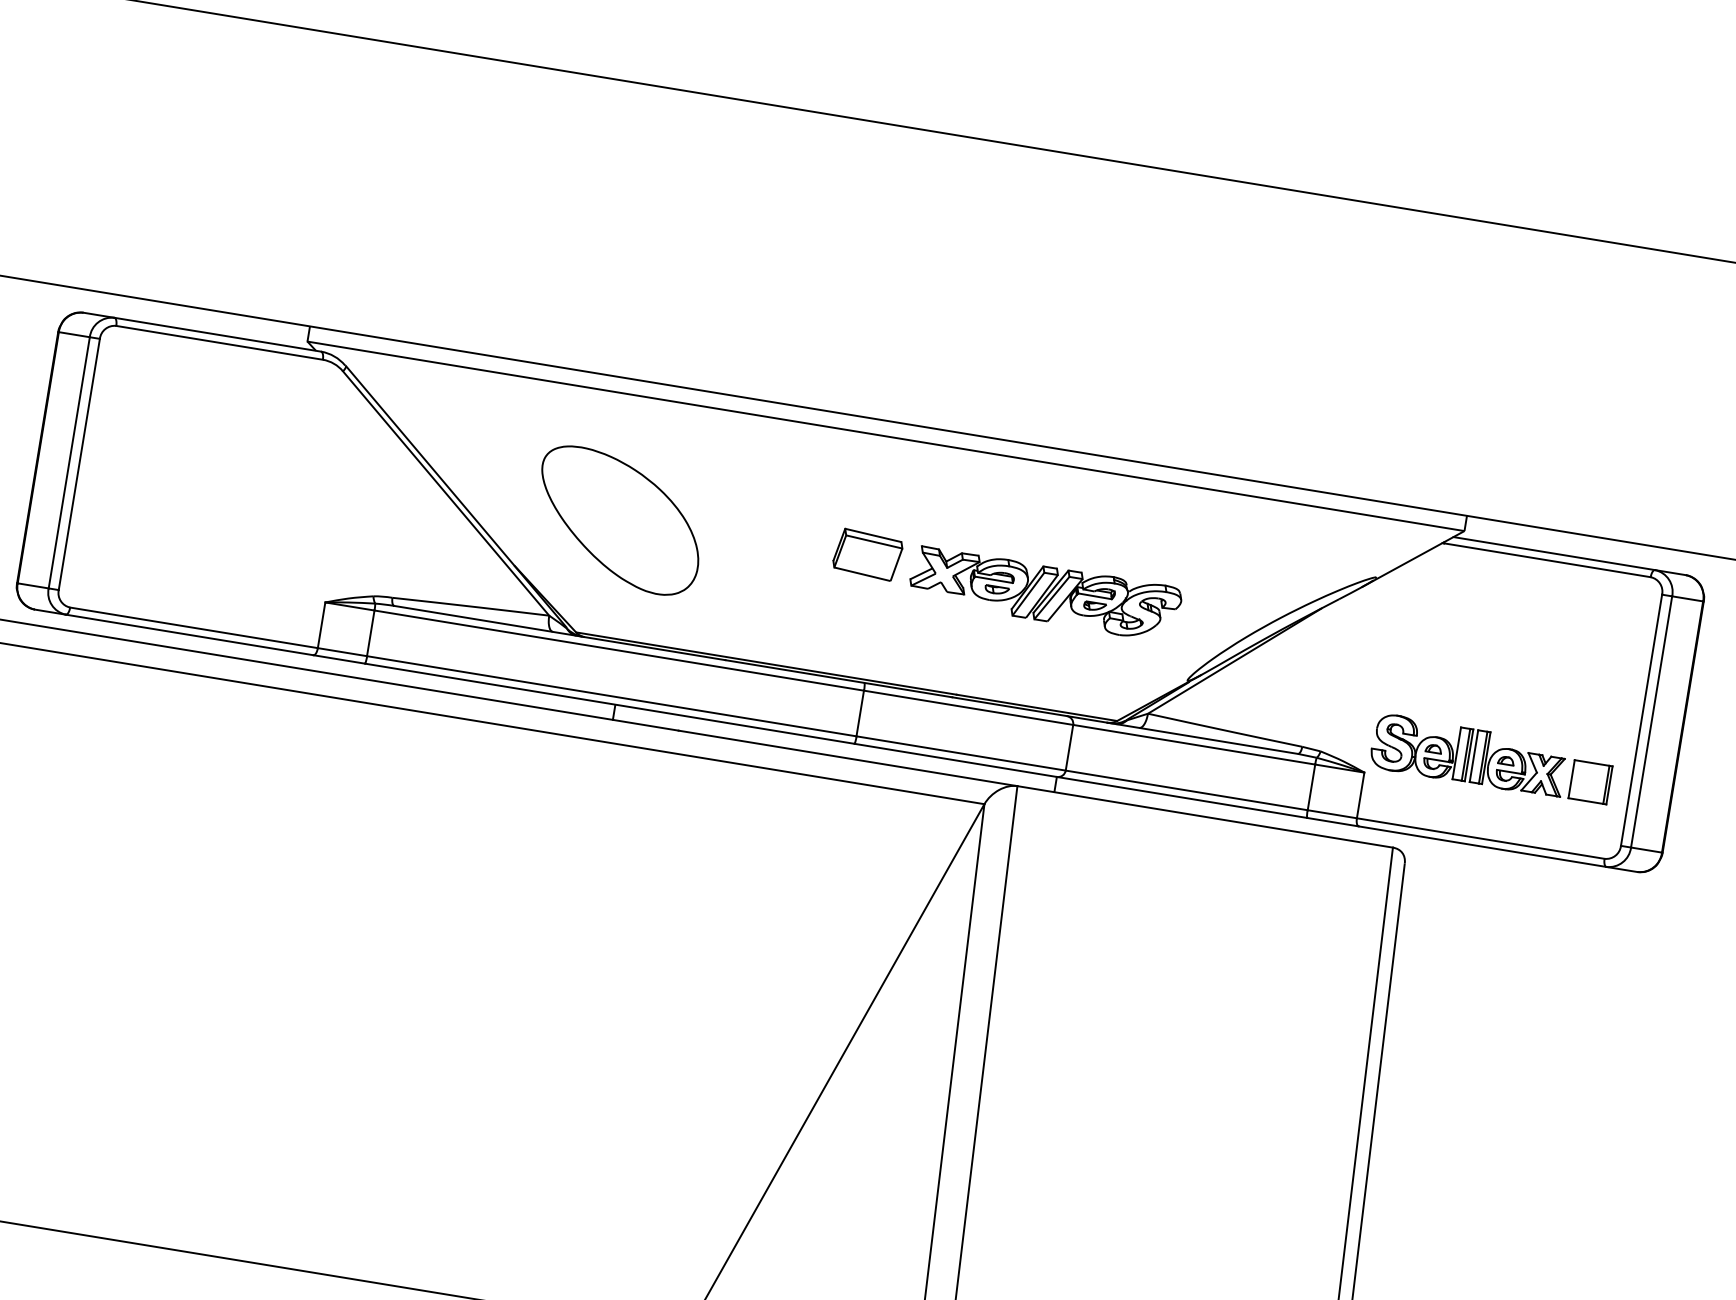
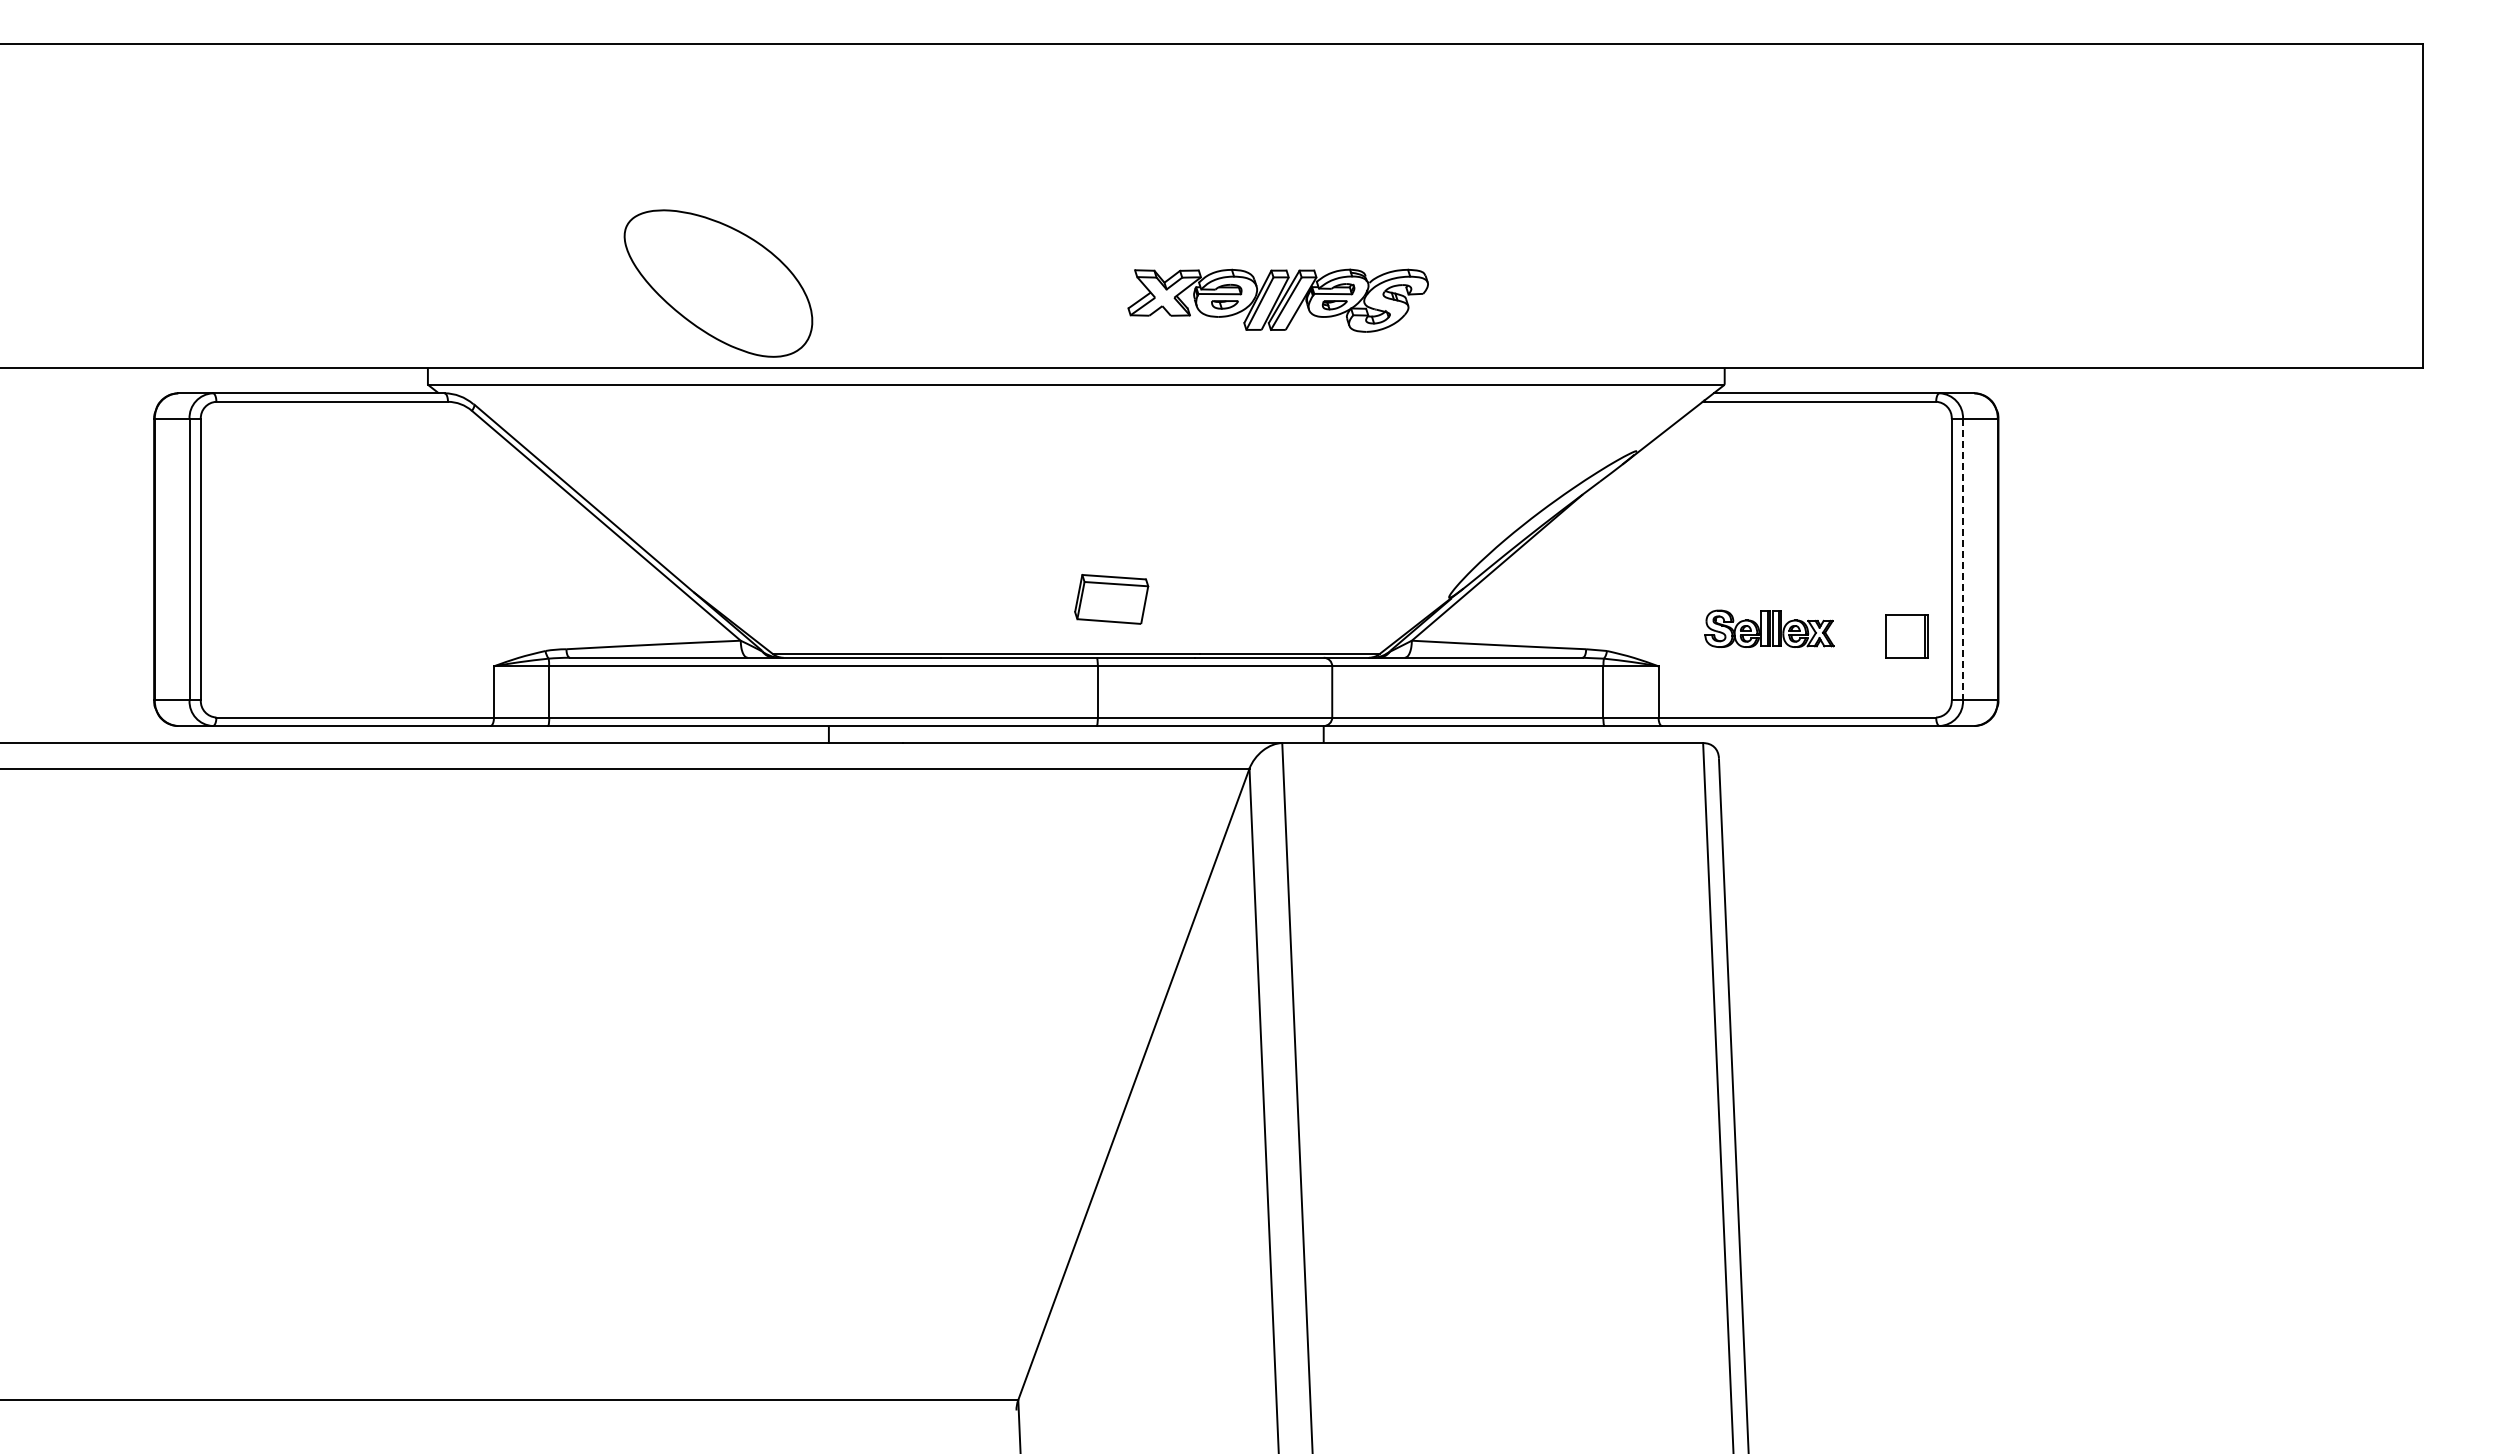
part: (619, 520) -> (718, 283), moved
part: (867, 554) -> (1111, 599), moved
part: (1044, 593) -> (1277, 300), moved
line: (1652, 721) -> (1963, 559), solid -> dashed
part: (1468, 755) -> (1769, 628), size x0.6

